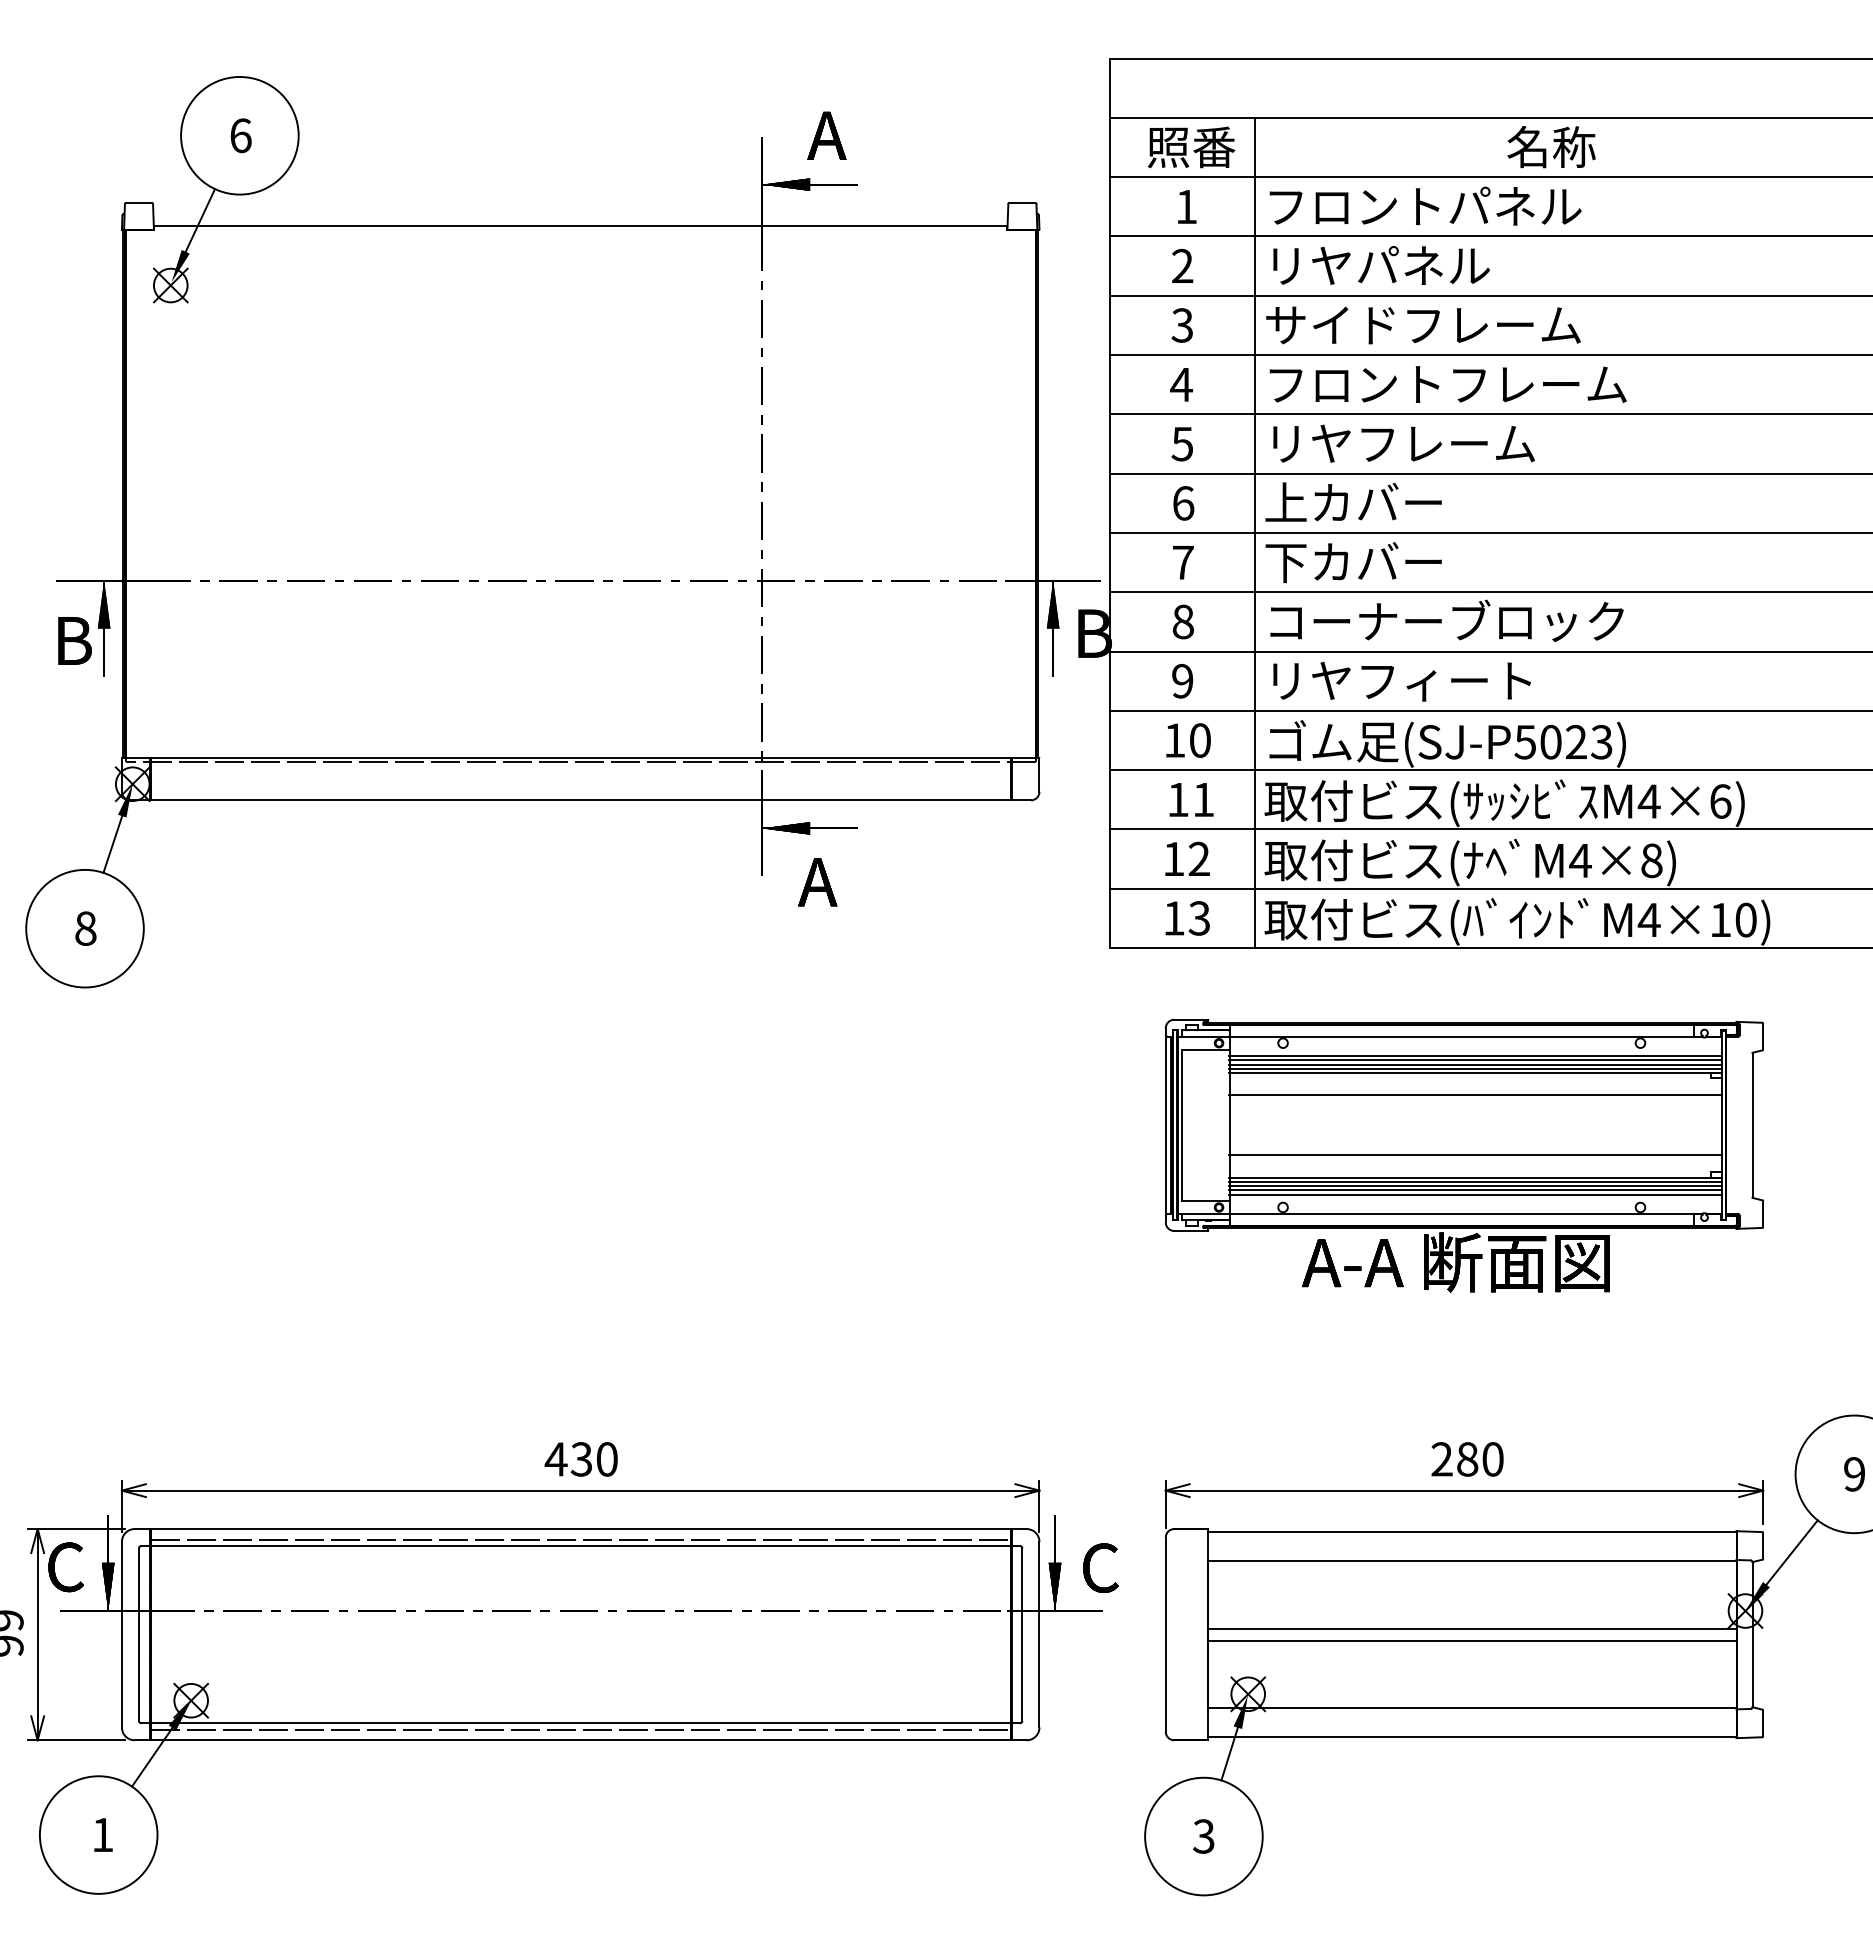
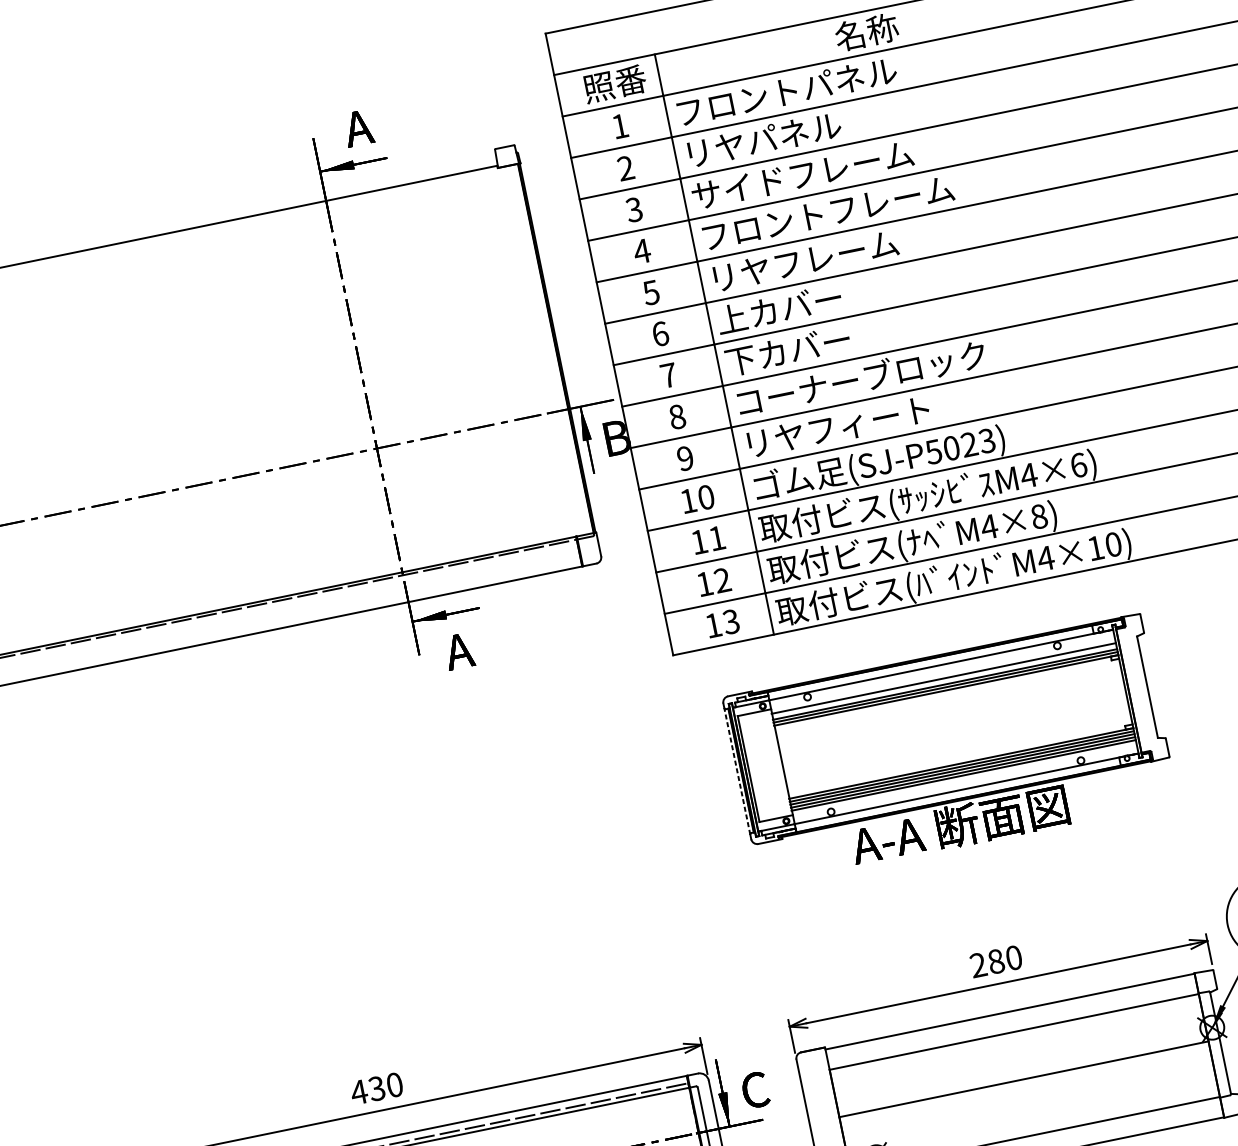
line: (1475, 1060) -> (944, 681), removed
line: (1475, 1095) -> (949, 706), removed
line: (1165, 1125) -> (737, 771), solid -> dashed
line: (1475, 1155) -> (958, 748), removed
line: (1472, 1640) -> (1025, 1087), removed

